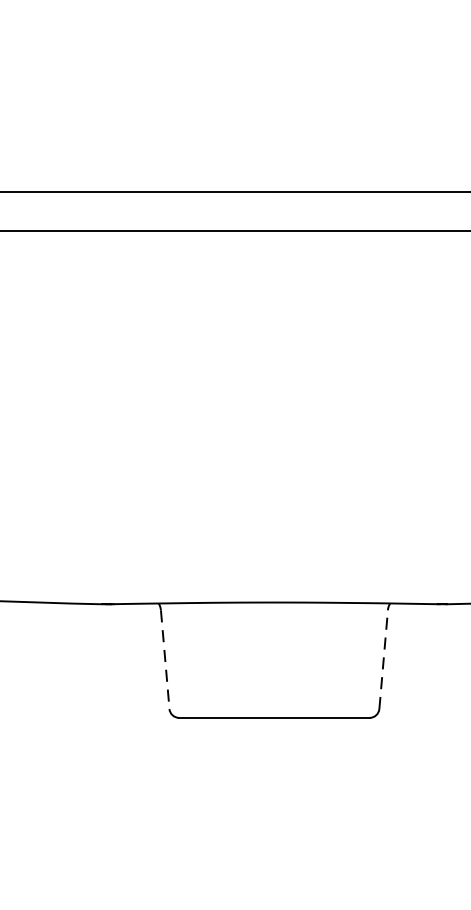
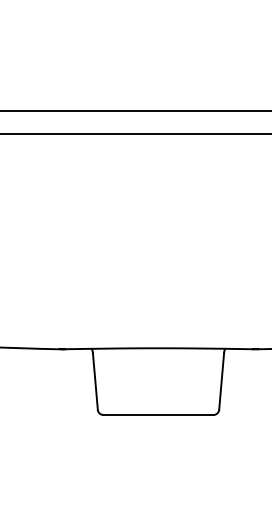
line: (165, 659) -> (95, 381), dashed -> solid
line: (383, 659) -> (221, 381), dashed -> solid

